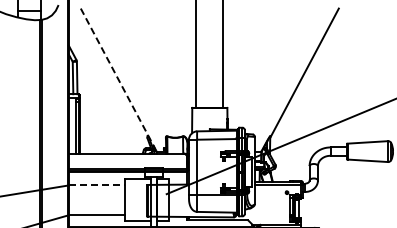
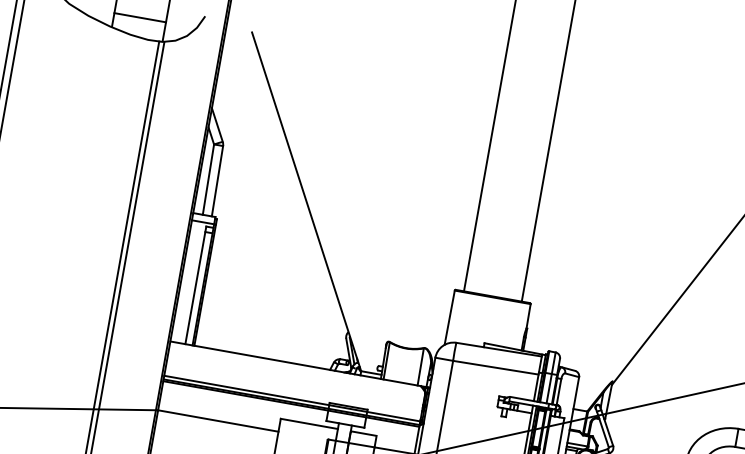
line: (119, 80) -> (307, 202), dashed -> solid
line: (96, 185) -> (217, 421), dashed -> solid

